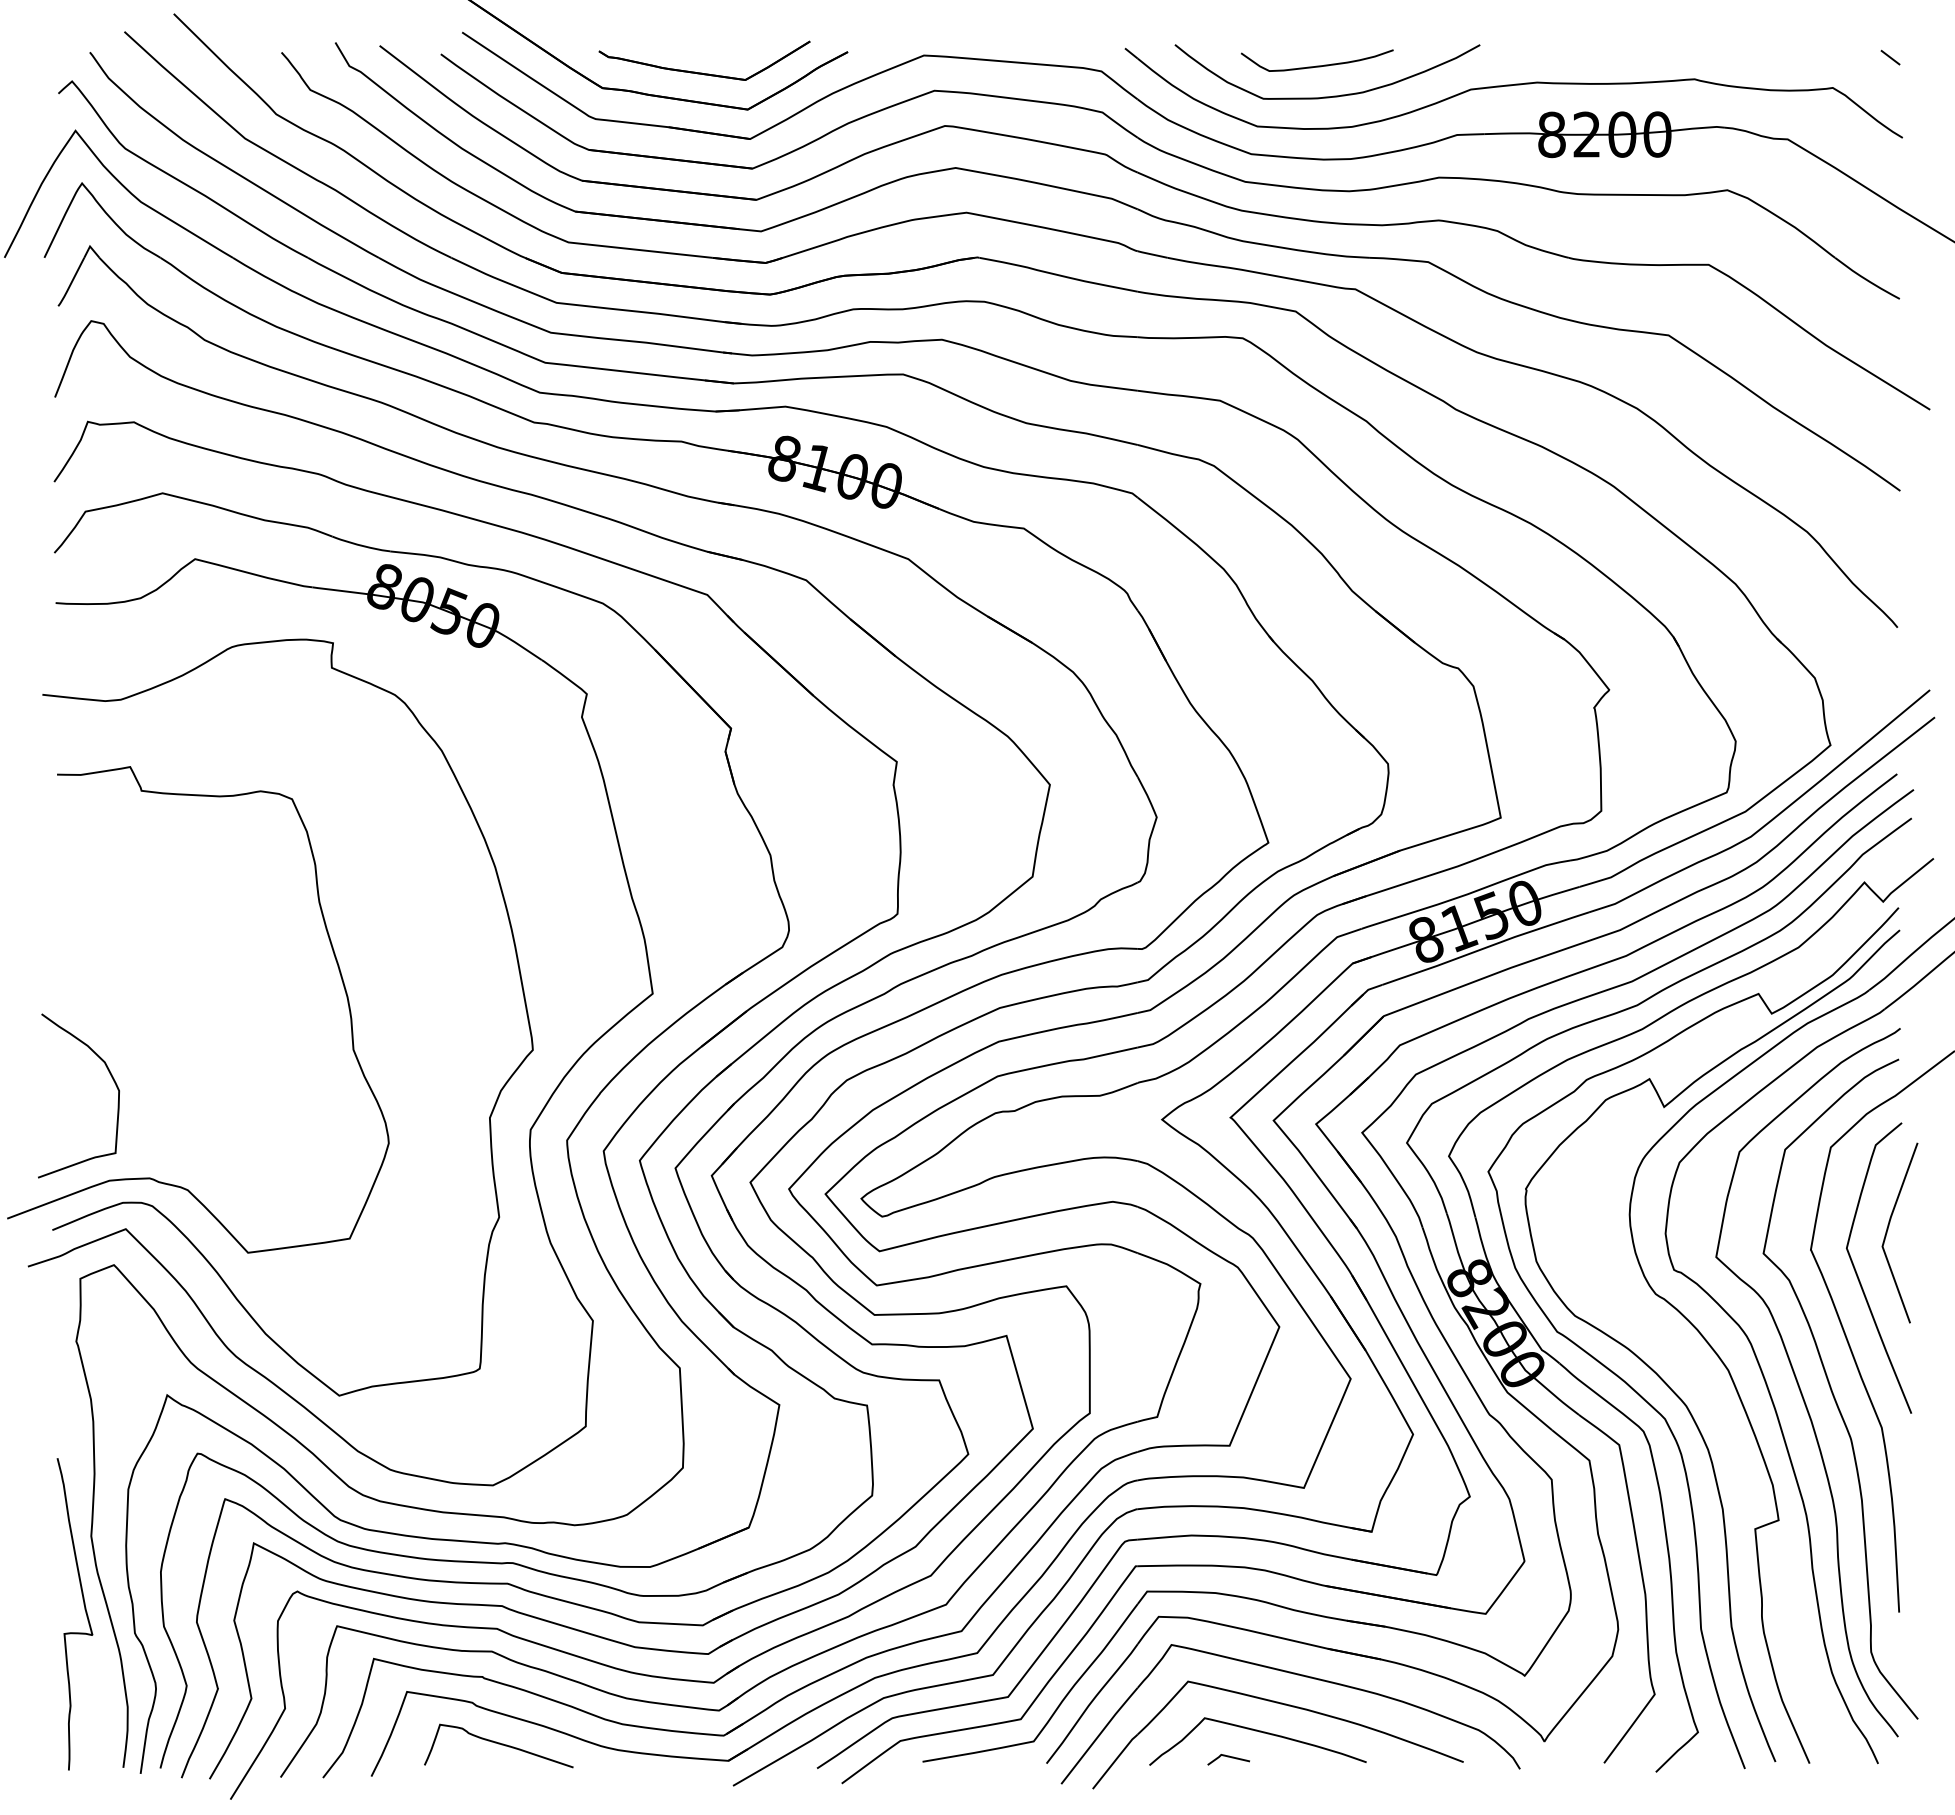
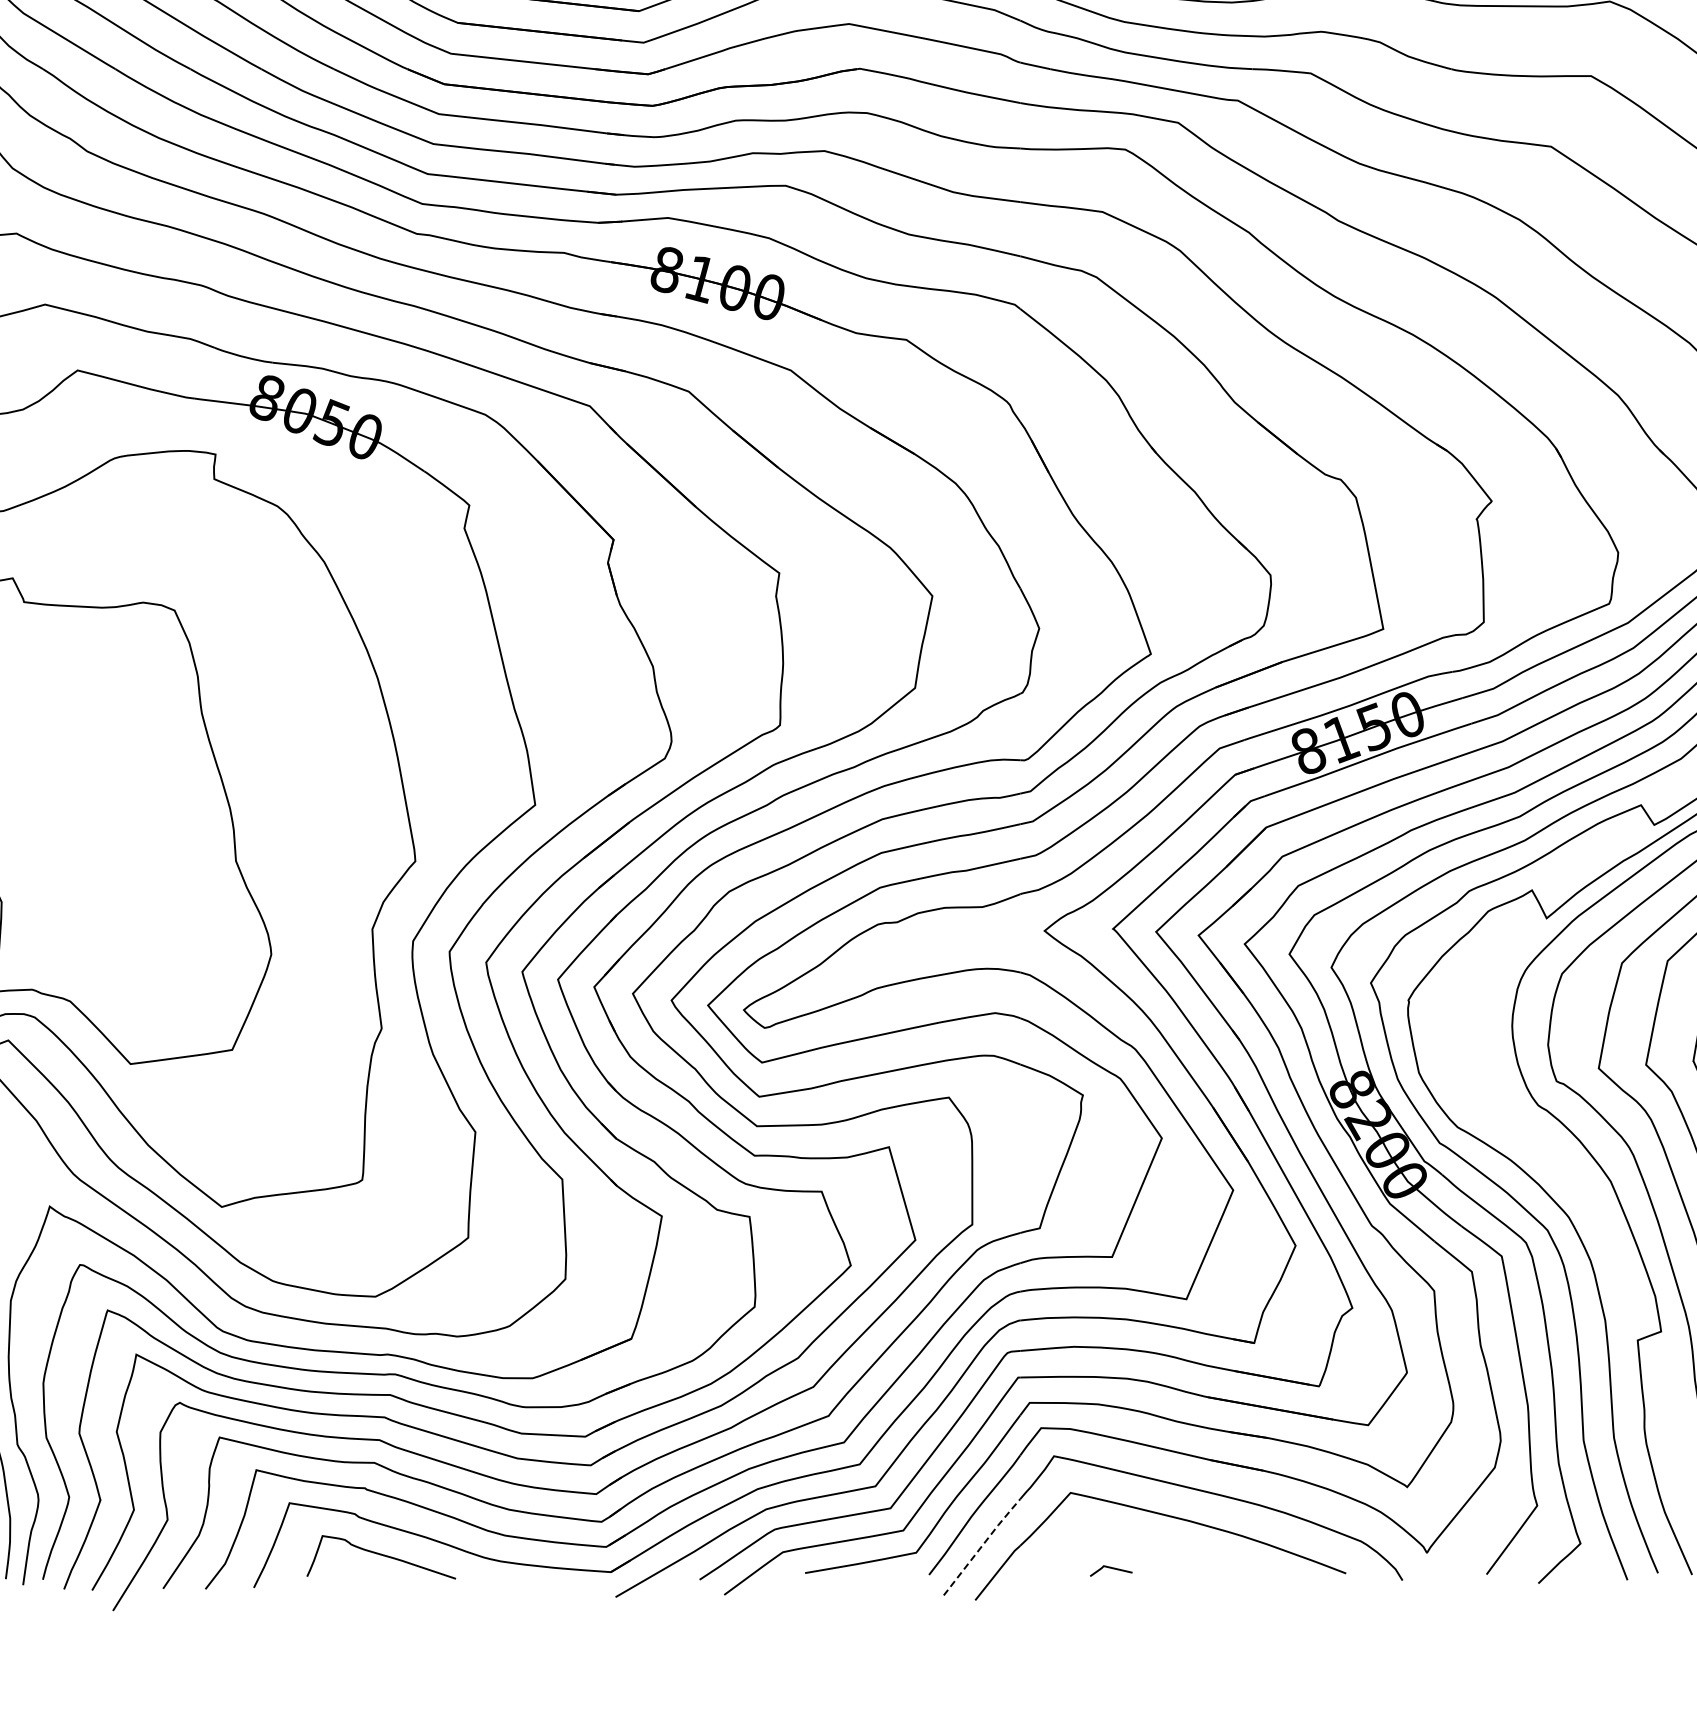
curve: (1259, 1732) -> (1142, 1543), removed
line: (1100, 1733) -> (983, 1544), solid -> dashed

